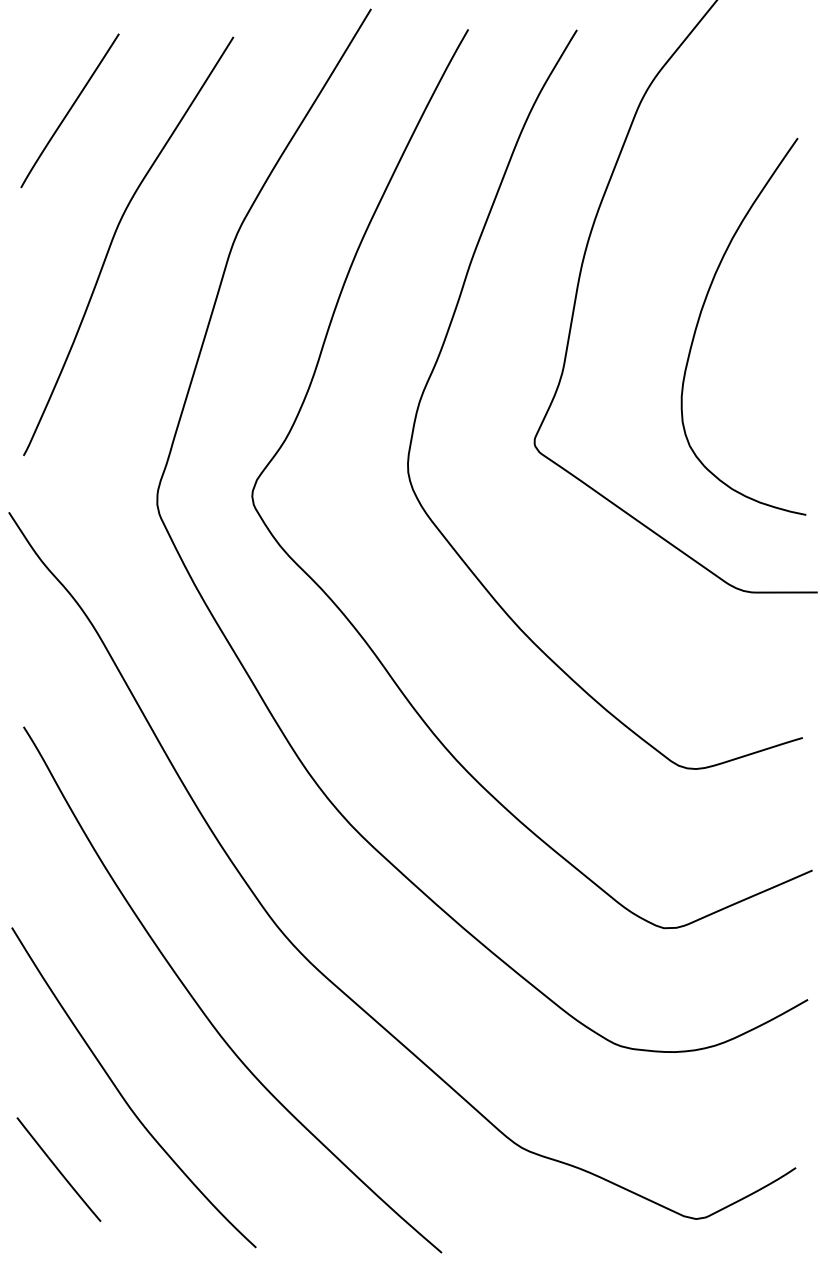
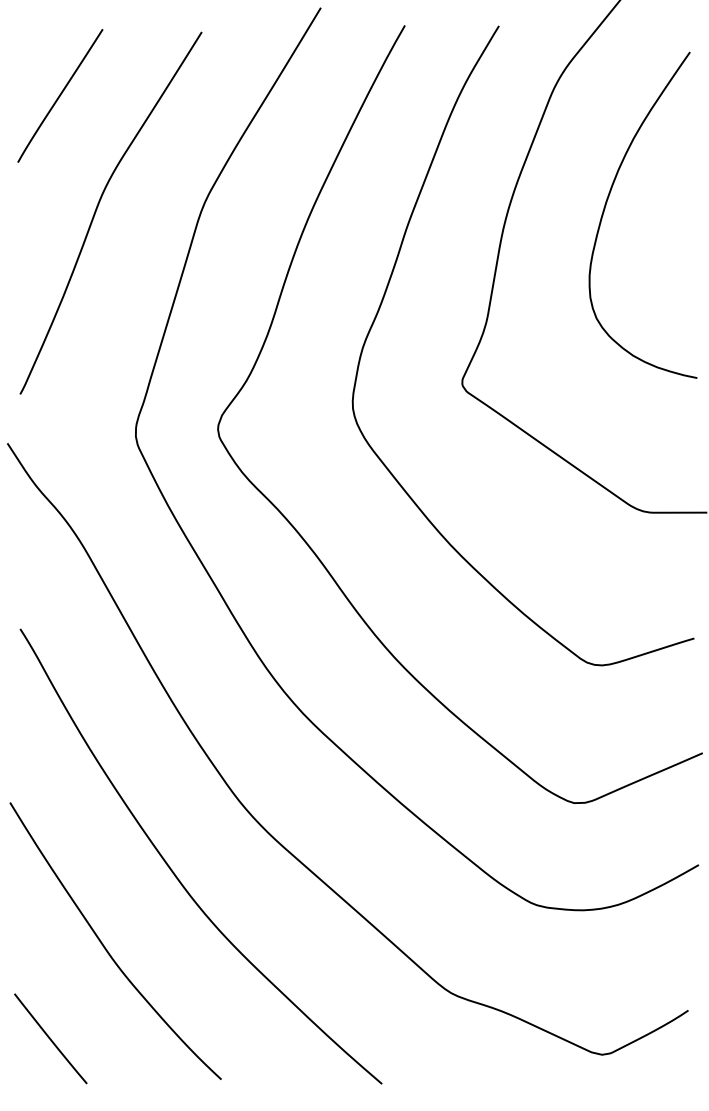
curve: (702, 311) -> (607, 202), moved
line: (58, 1169) -> (50, 1038), moved

